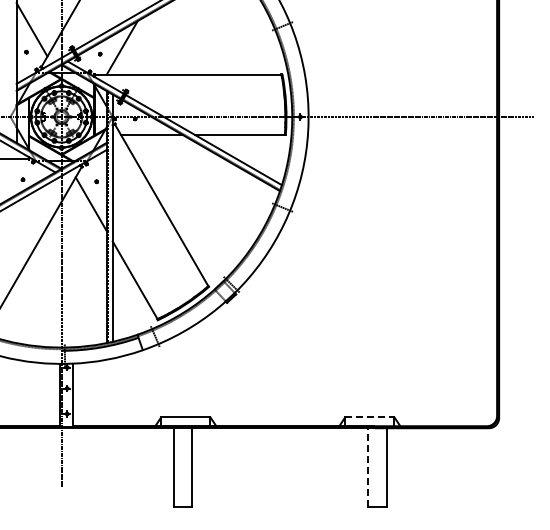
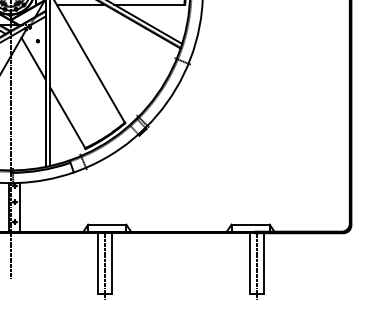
line: (370, 417) -> (251, 224), dashed -> solid
line: (368, 466) -> (249, 263), dashed -> solid
line: (183, 470) -> (105, 266), added
line: (377, 470) -> (256, 266), added

